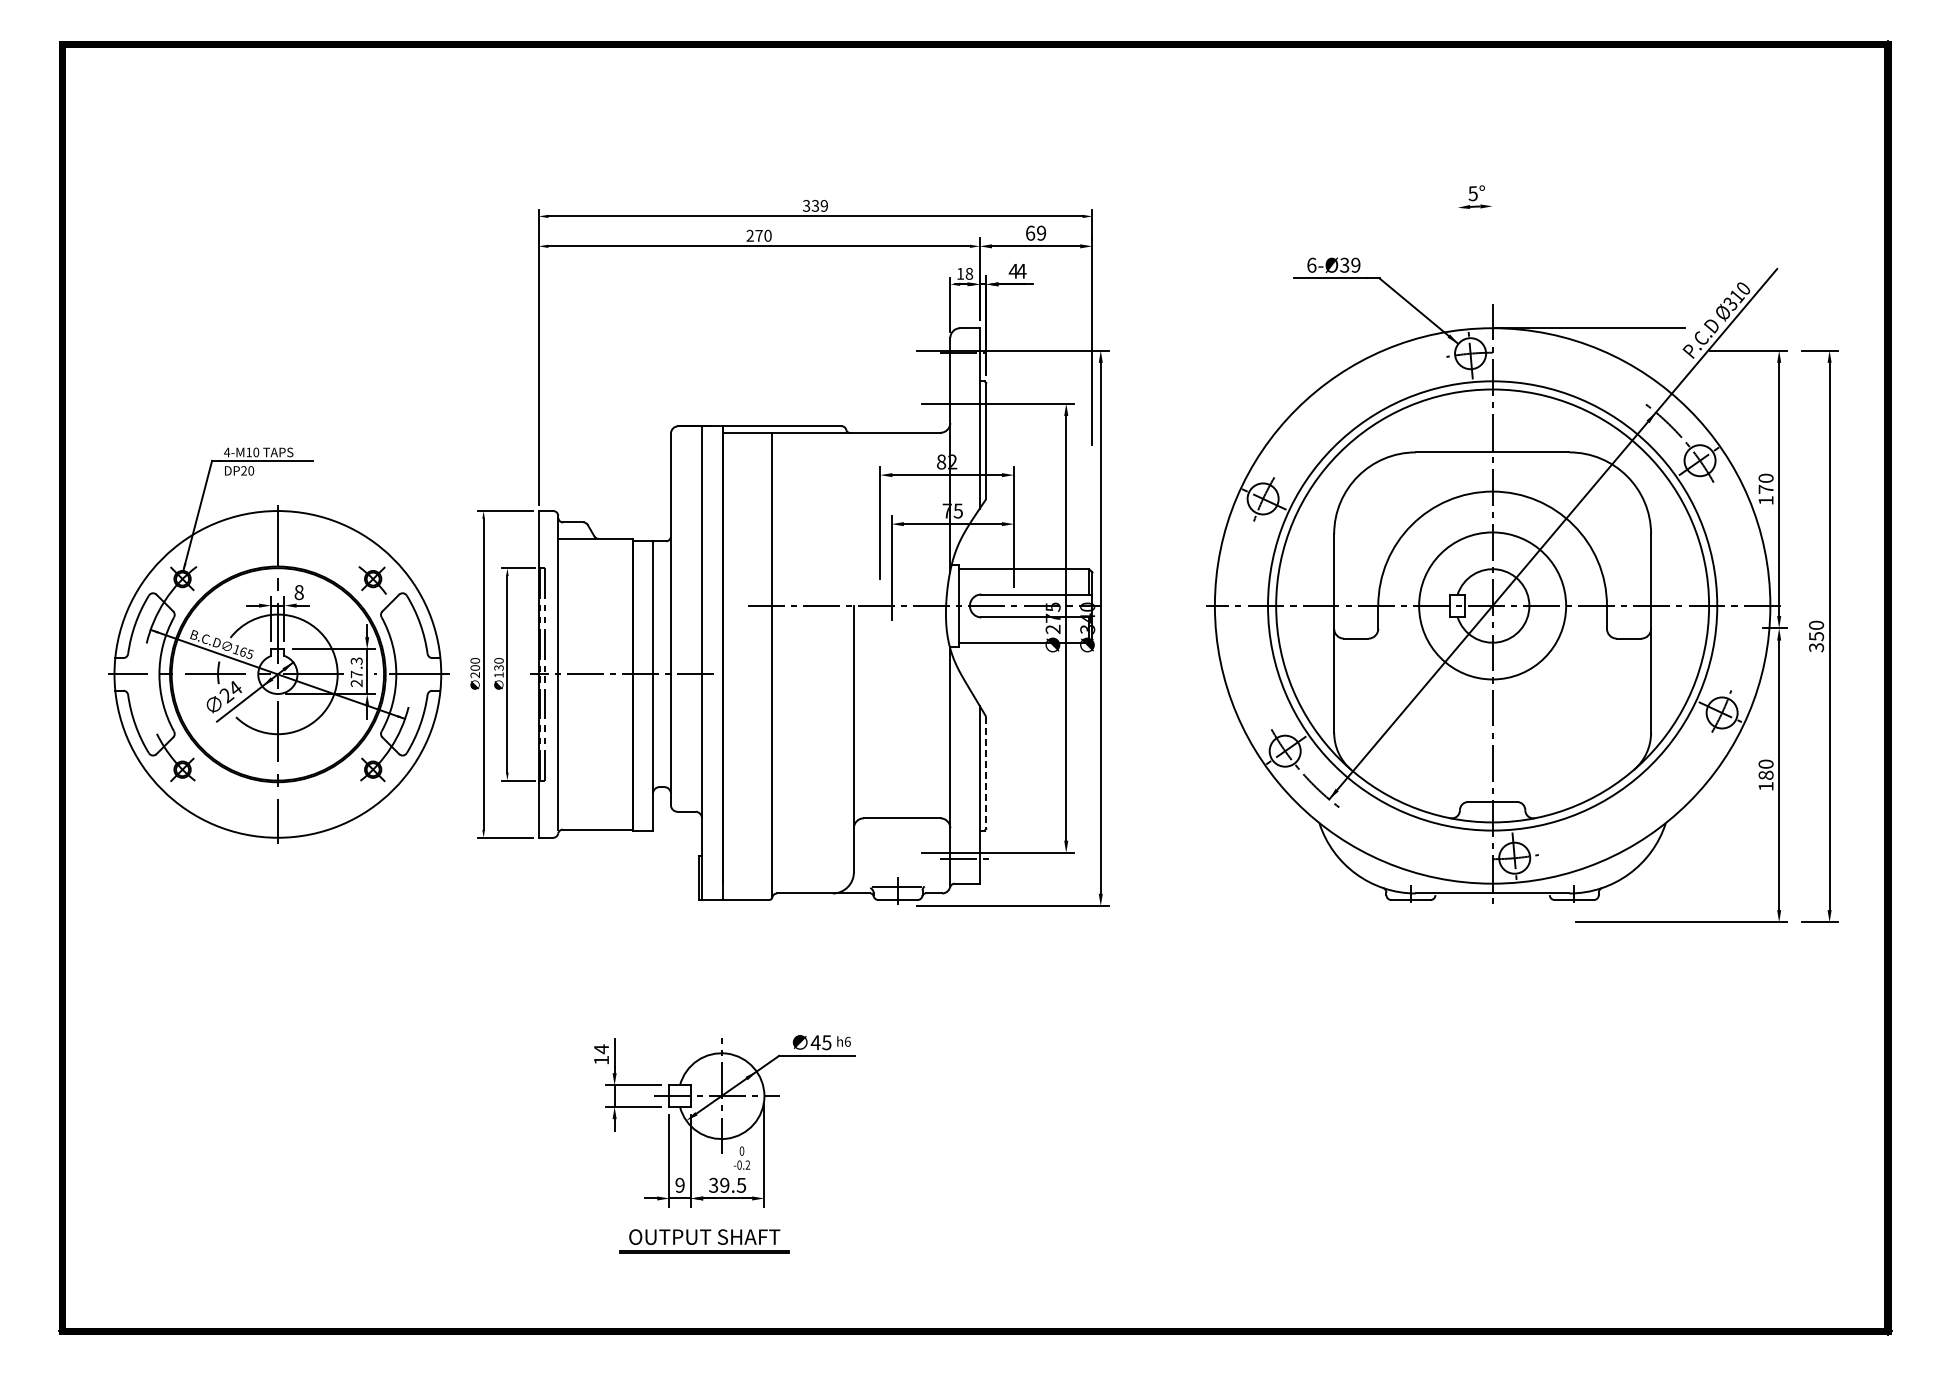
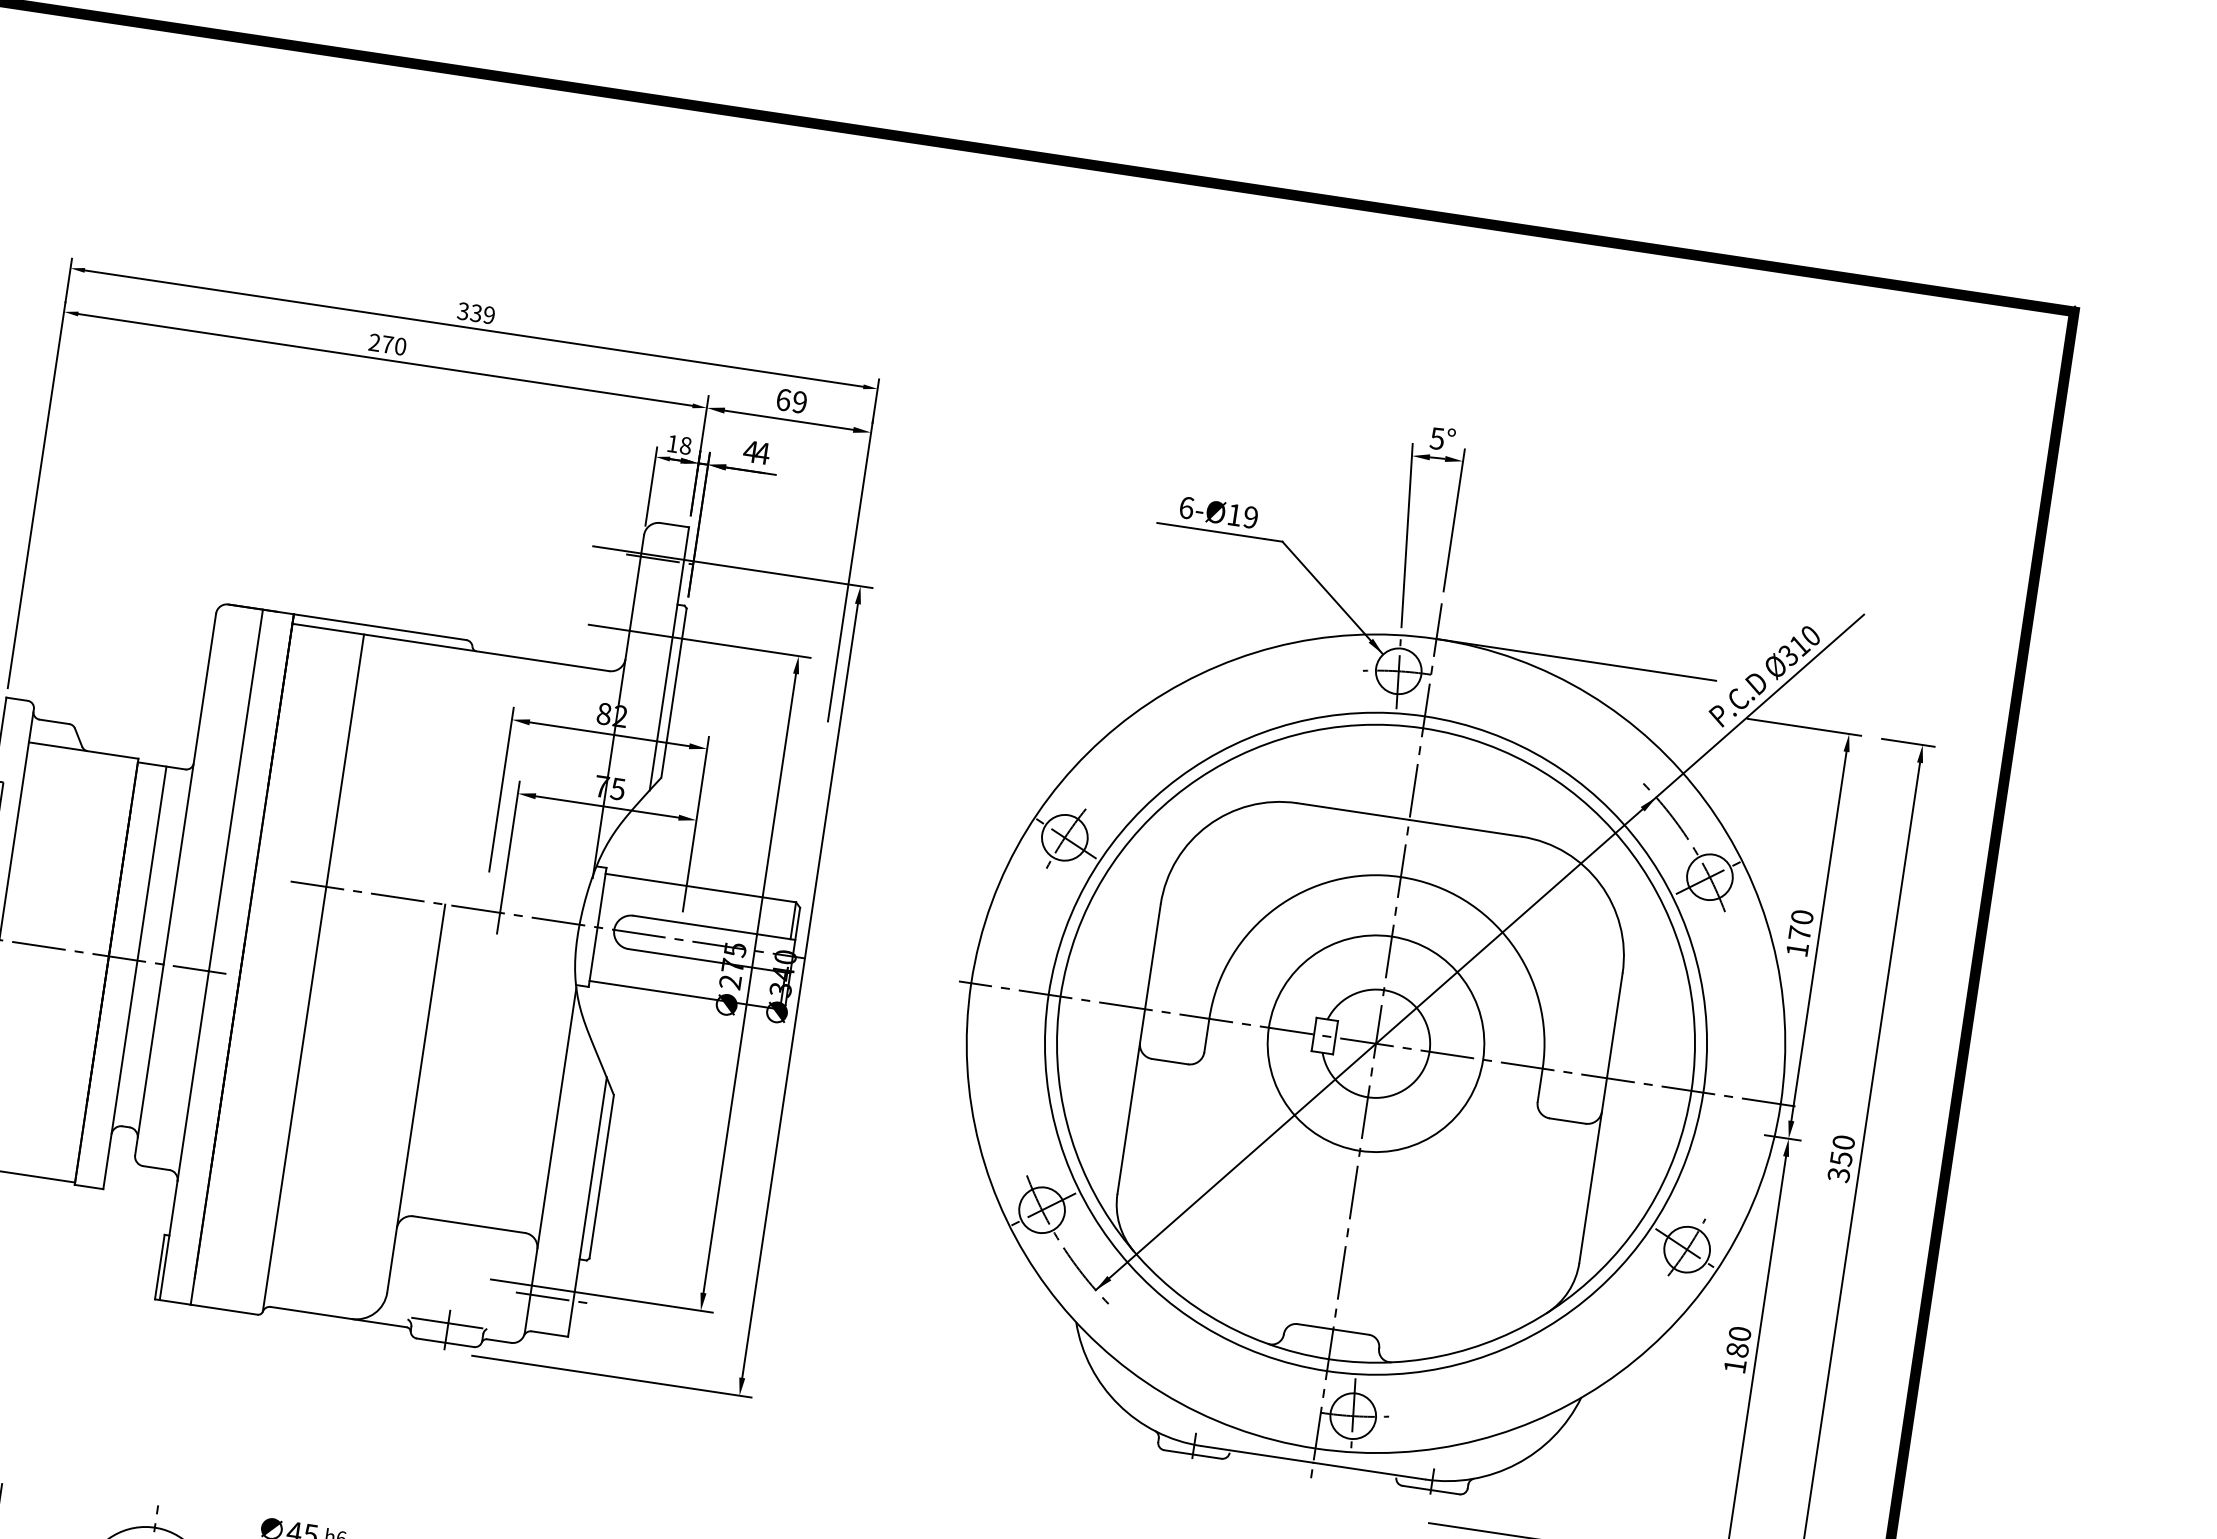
line: (1492, 246) -> (1454, 519), added
line: (1462, 261) -> (1407, 535), added
text: (1344, 264) -> (1234, 513), 6-Ø39 -> 6-Ø19
line: (986, 773) -> (601, 1177), dashed -> solid

